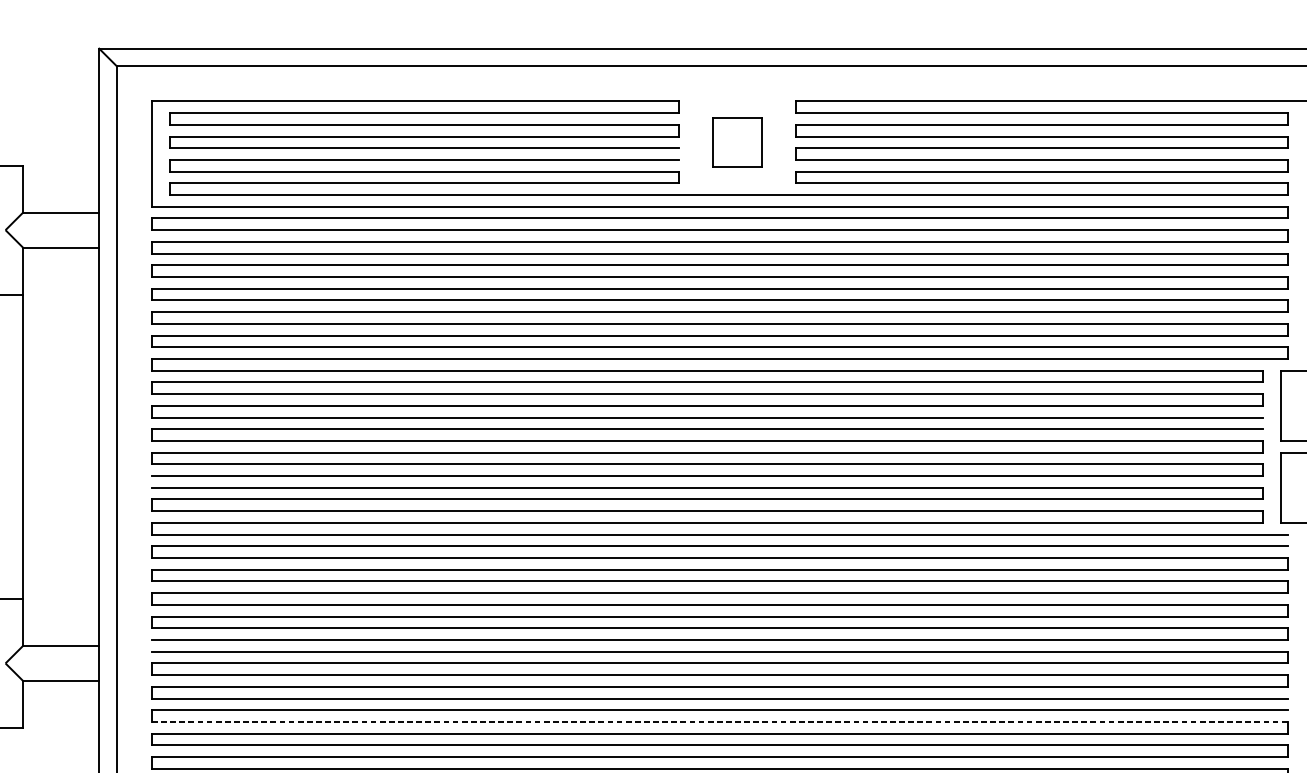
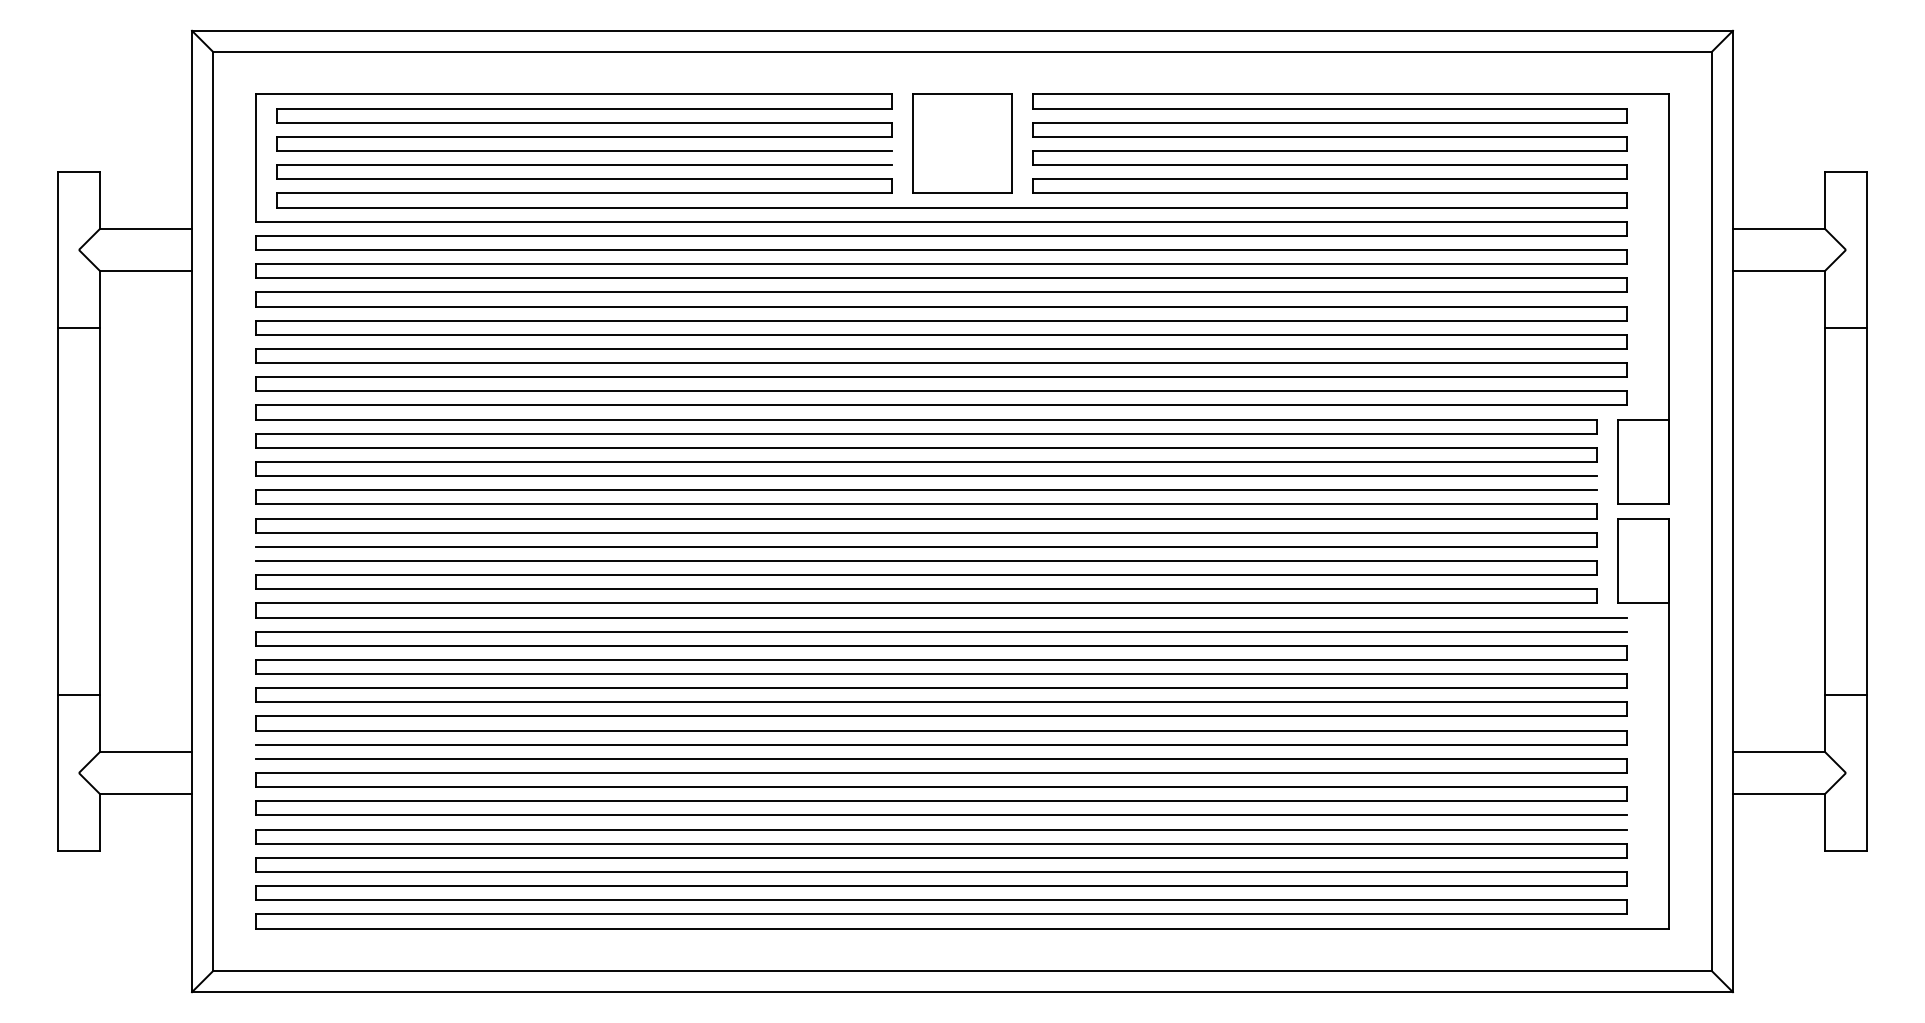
part: (737, 141) -> (962, 143), size x1.67
line: (720, 721) -> (941, 843), dashed -> solid

